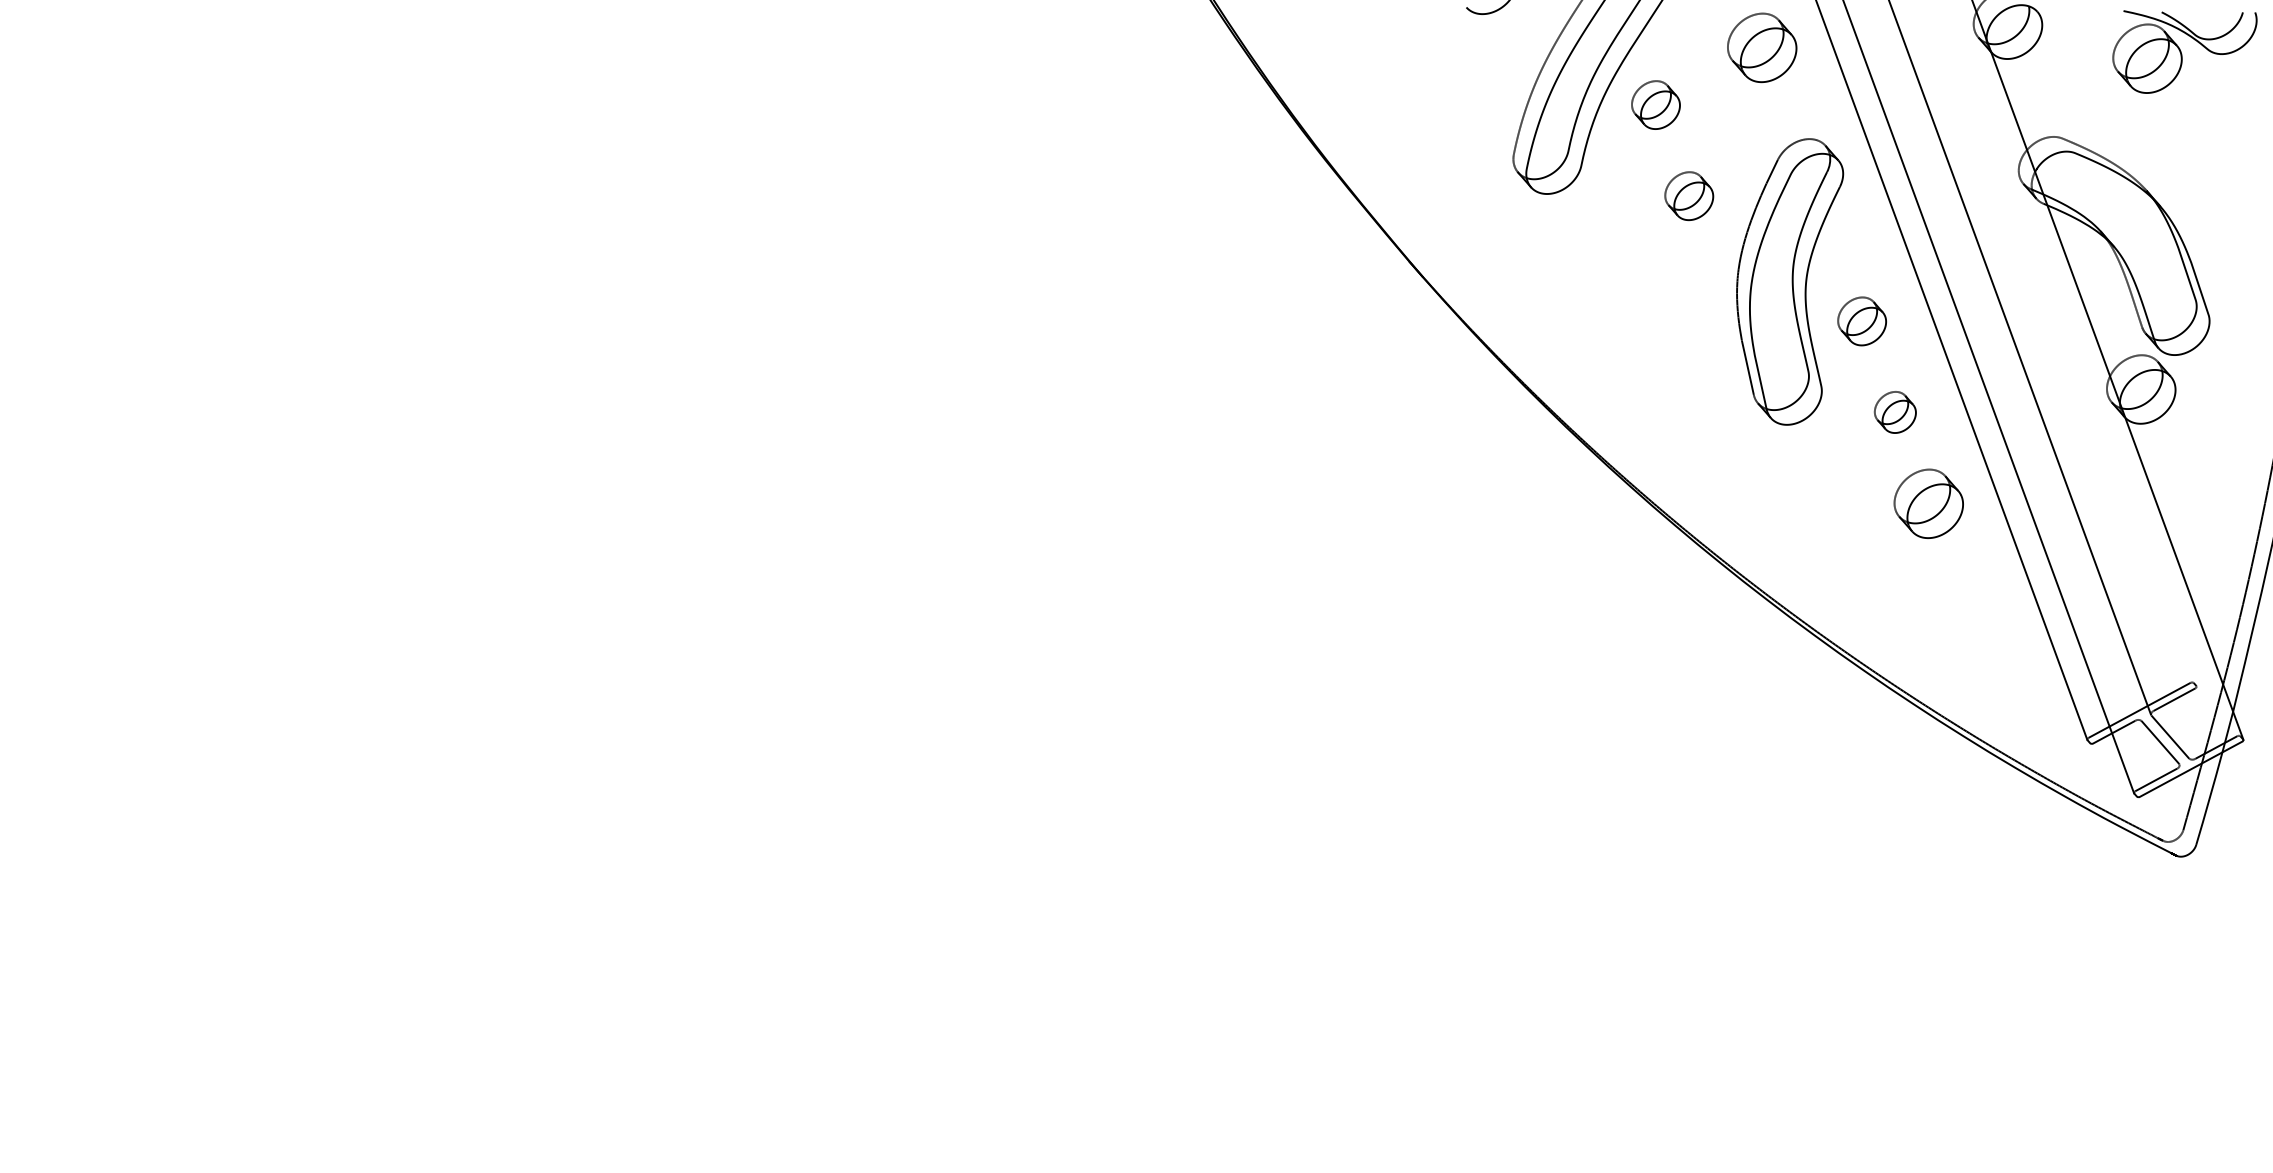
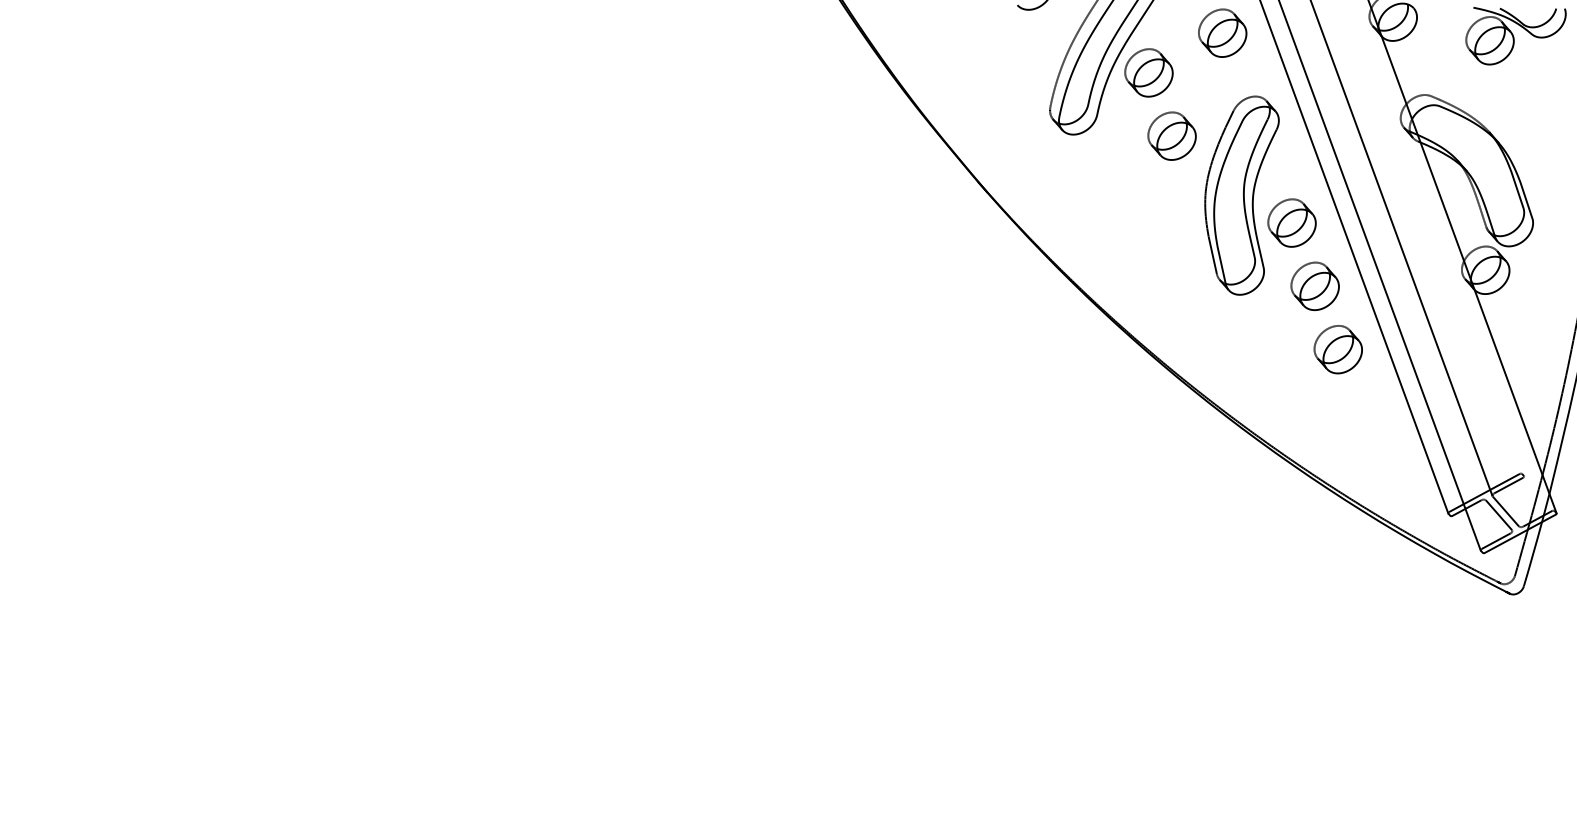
part: (1655, 104) -> (1148, 72), size x1.43
part: (1688, 195) -> (1171, 135), size x1.43
part: (1861, 320) -> (1291, 222), size x1.43
part: (1894, 411) -> (1314, 285), size x1.67

